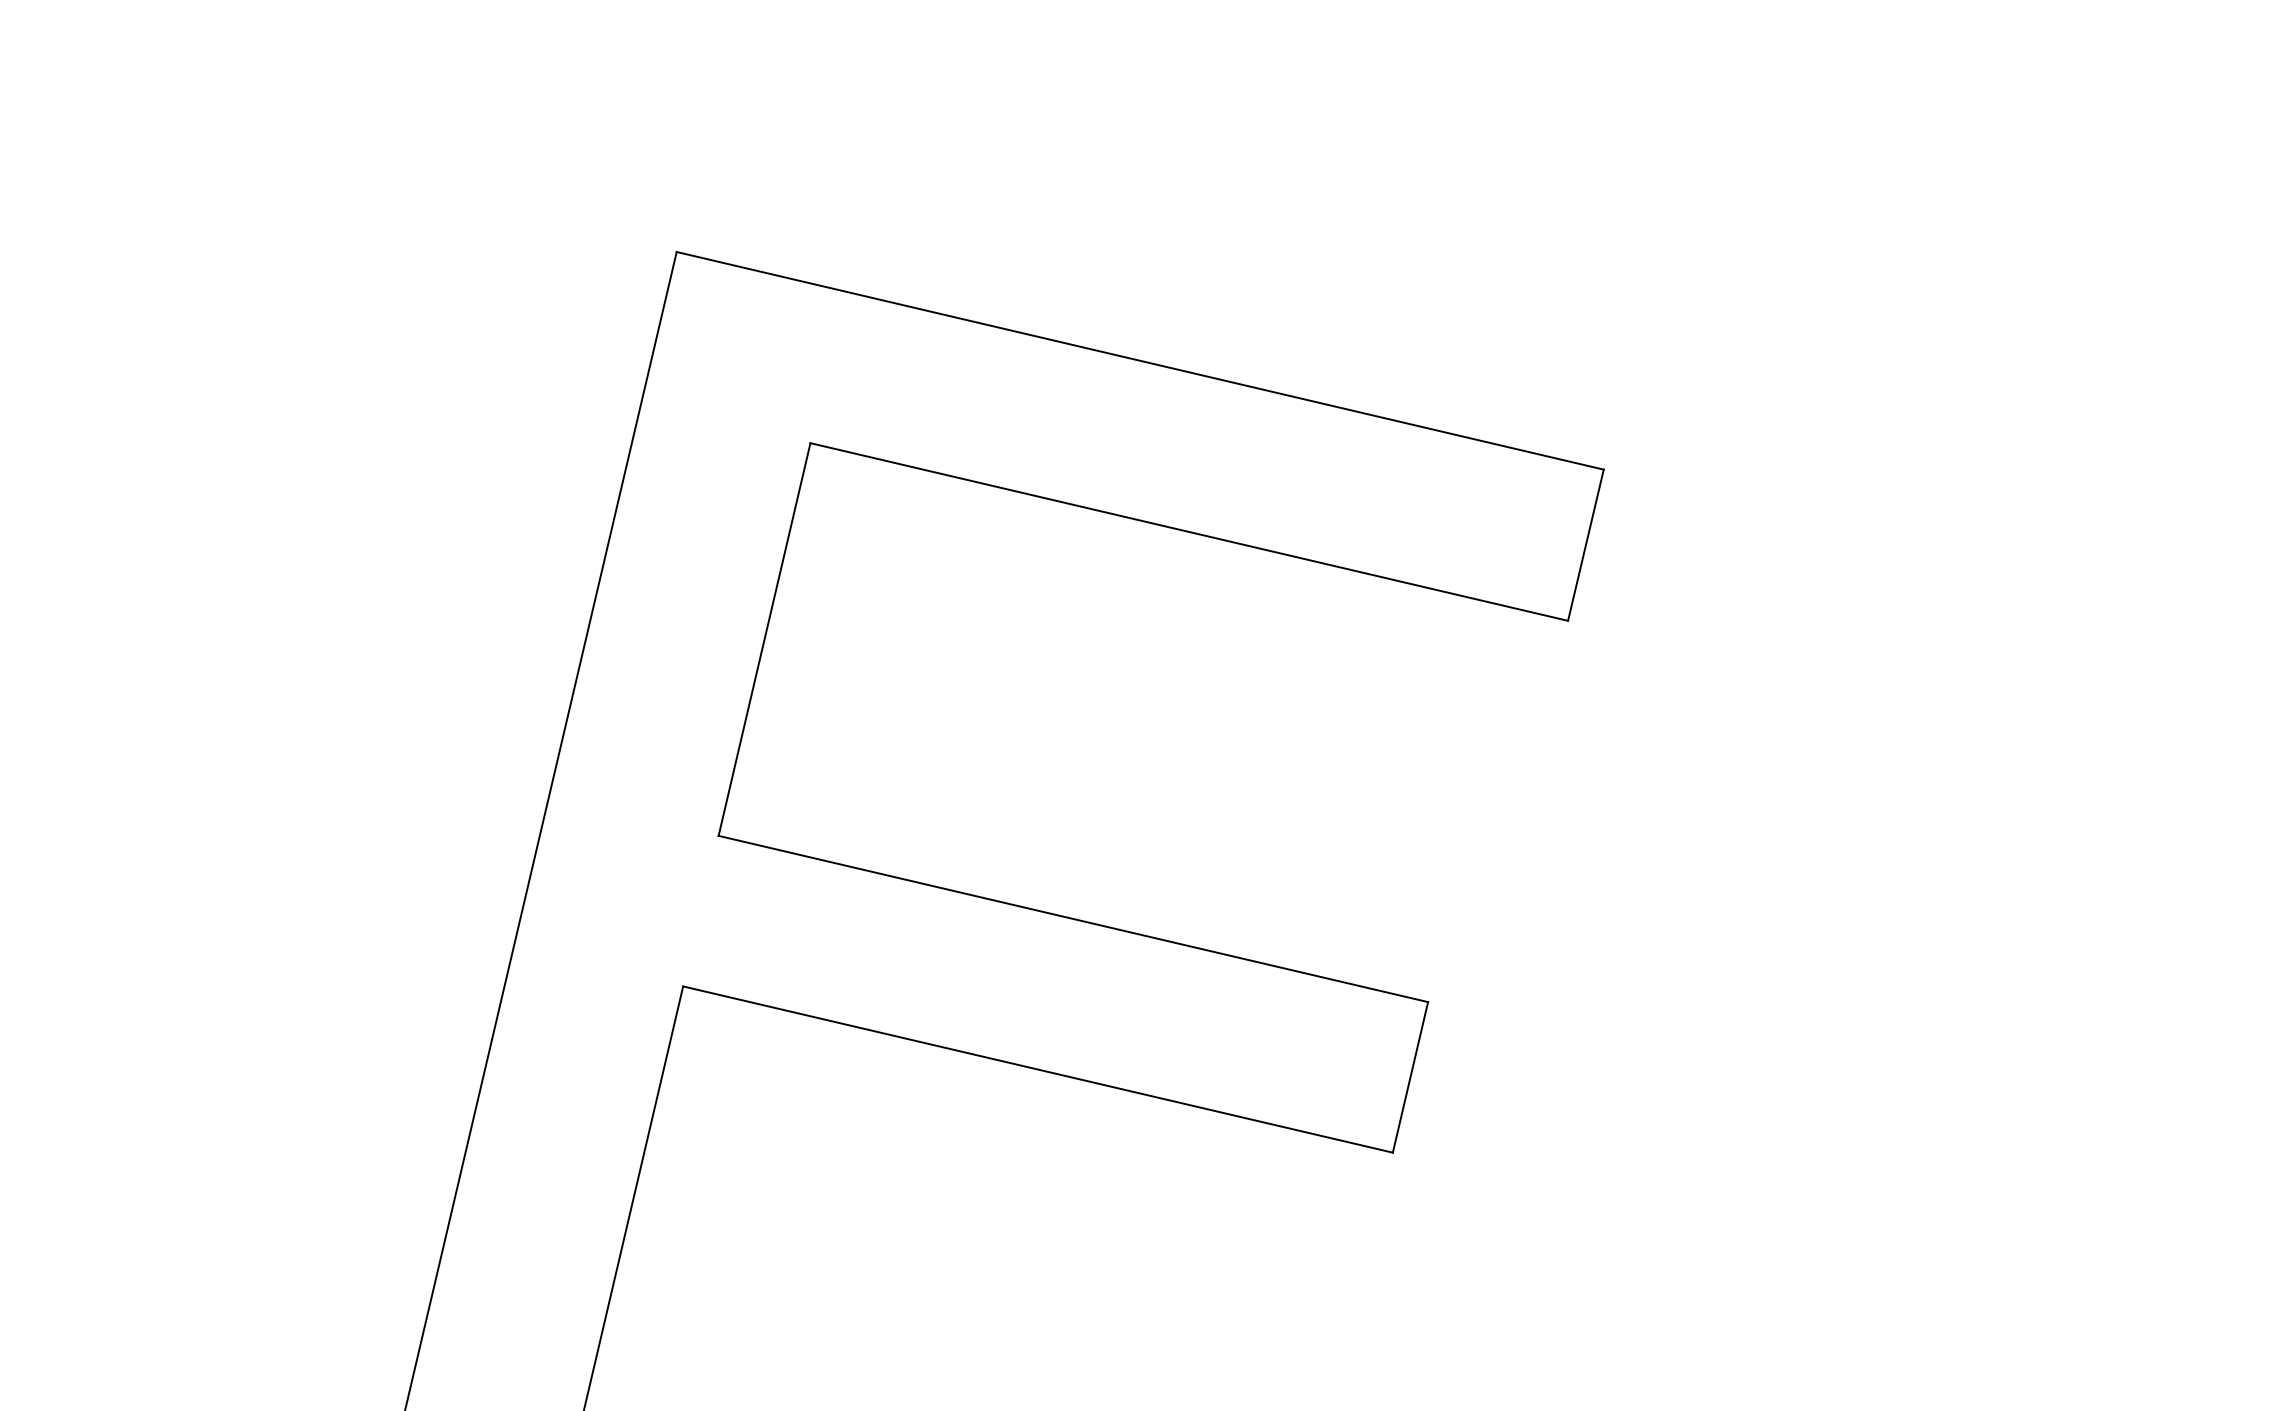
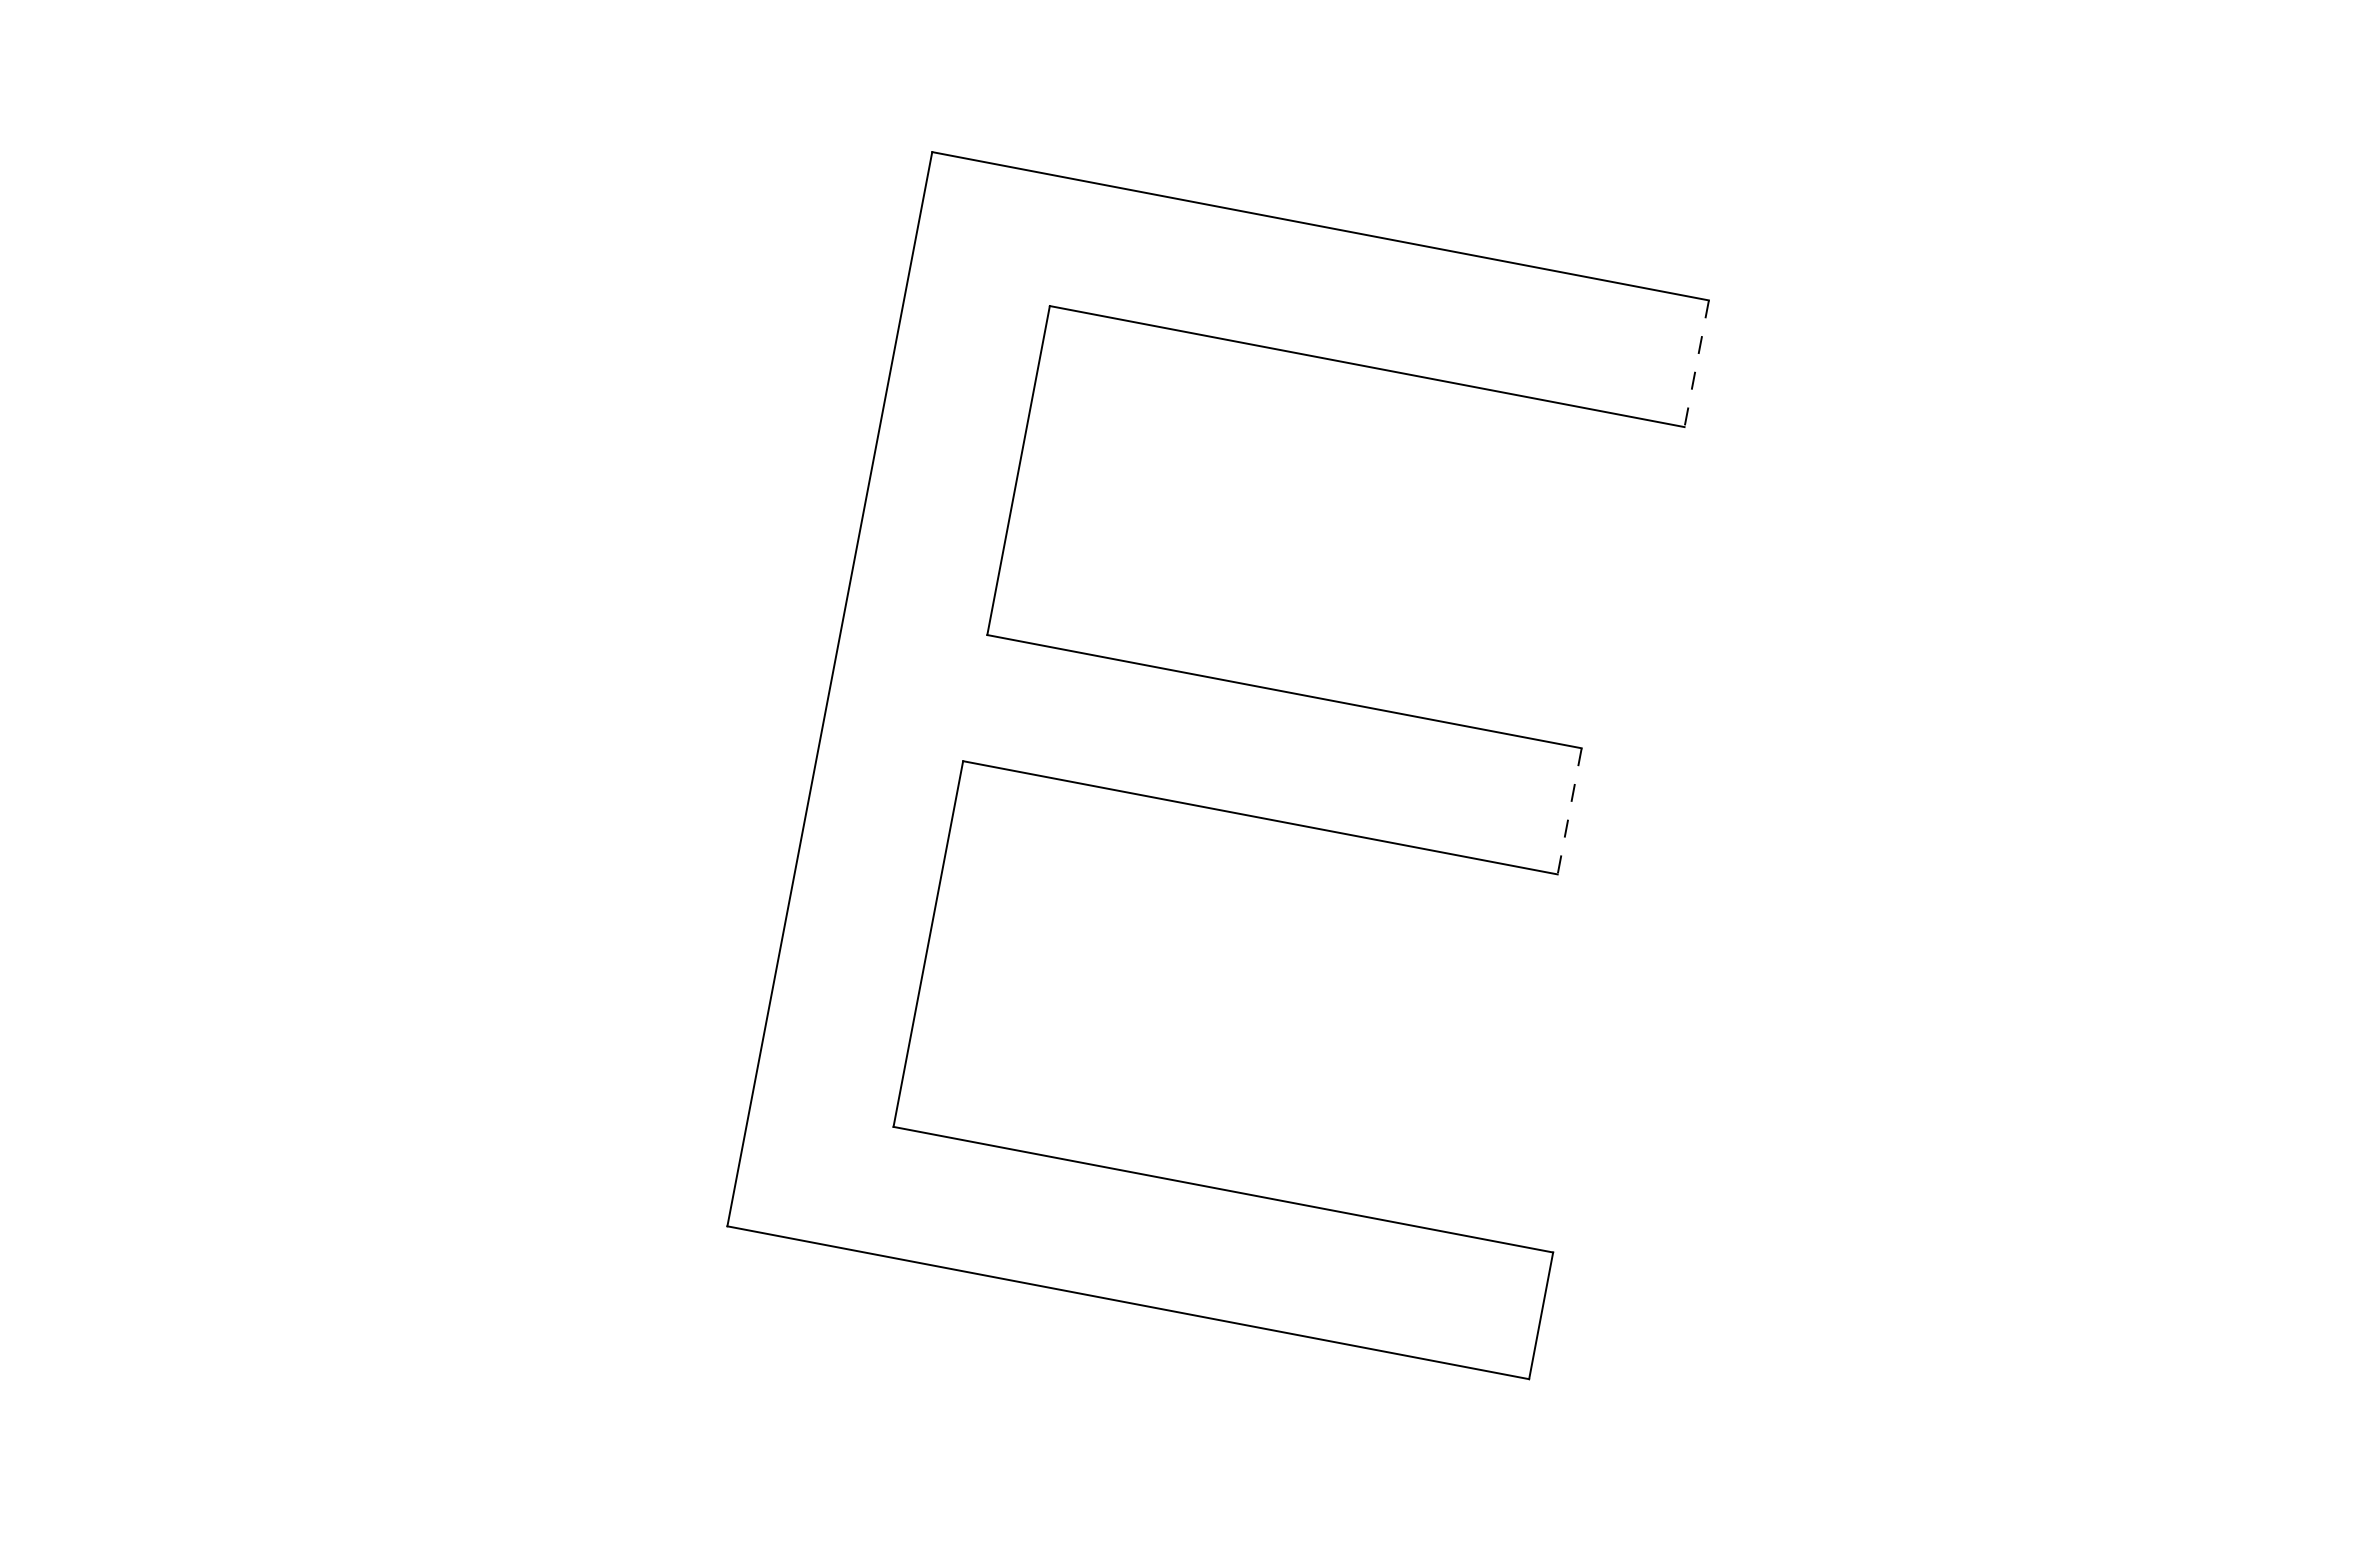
line: (1585, 544) -> (1696, 363), solid -> dashed
line: (1410, 1077) -> (1569, 811), solid -> dashed

